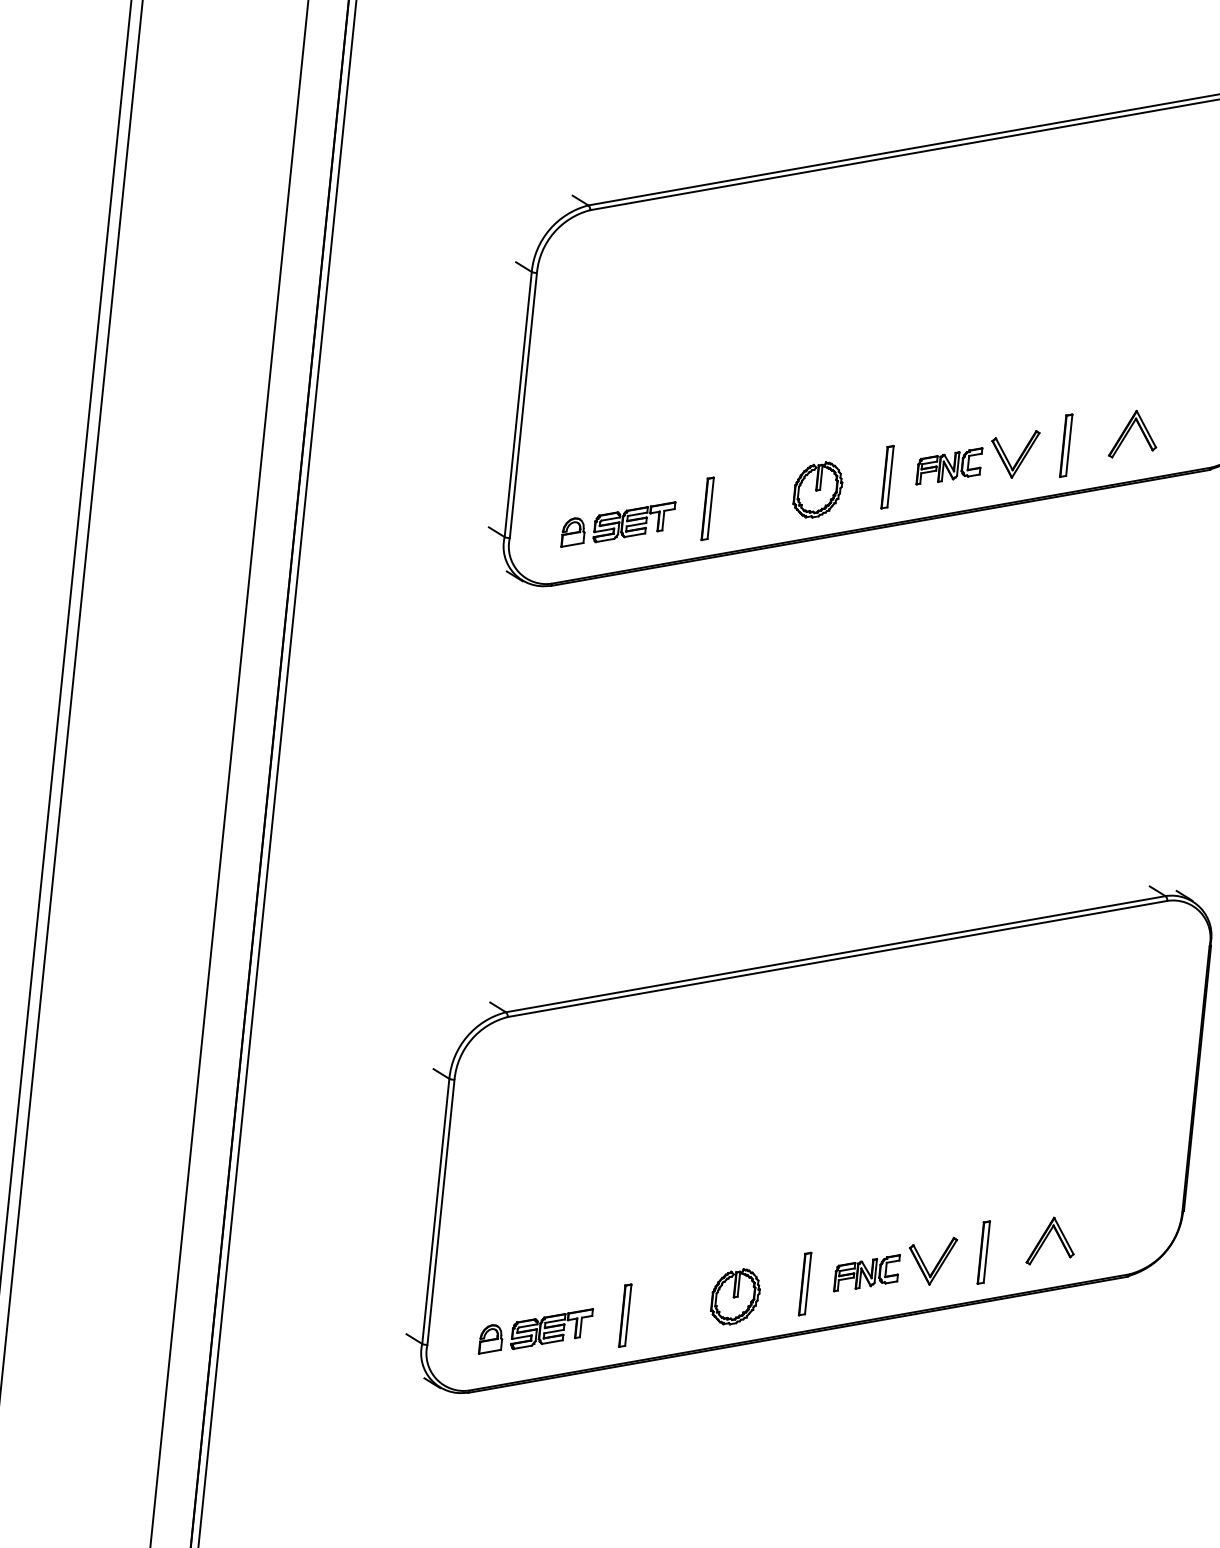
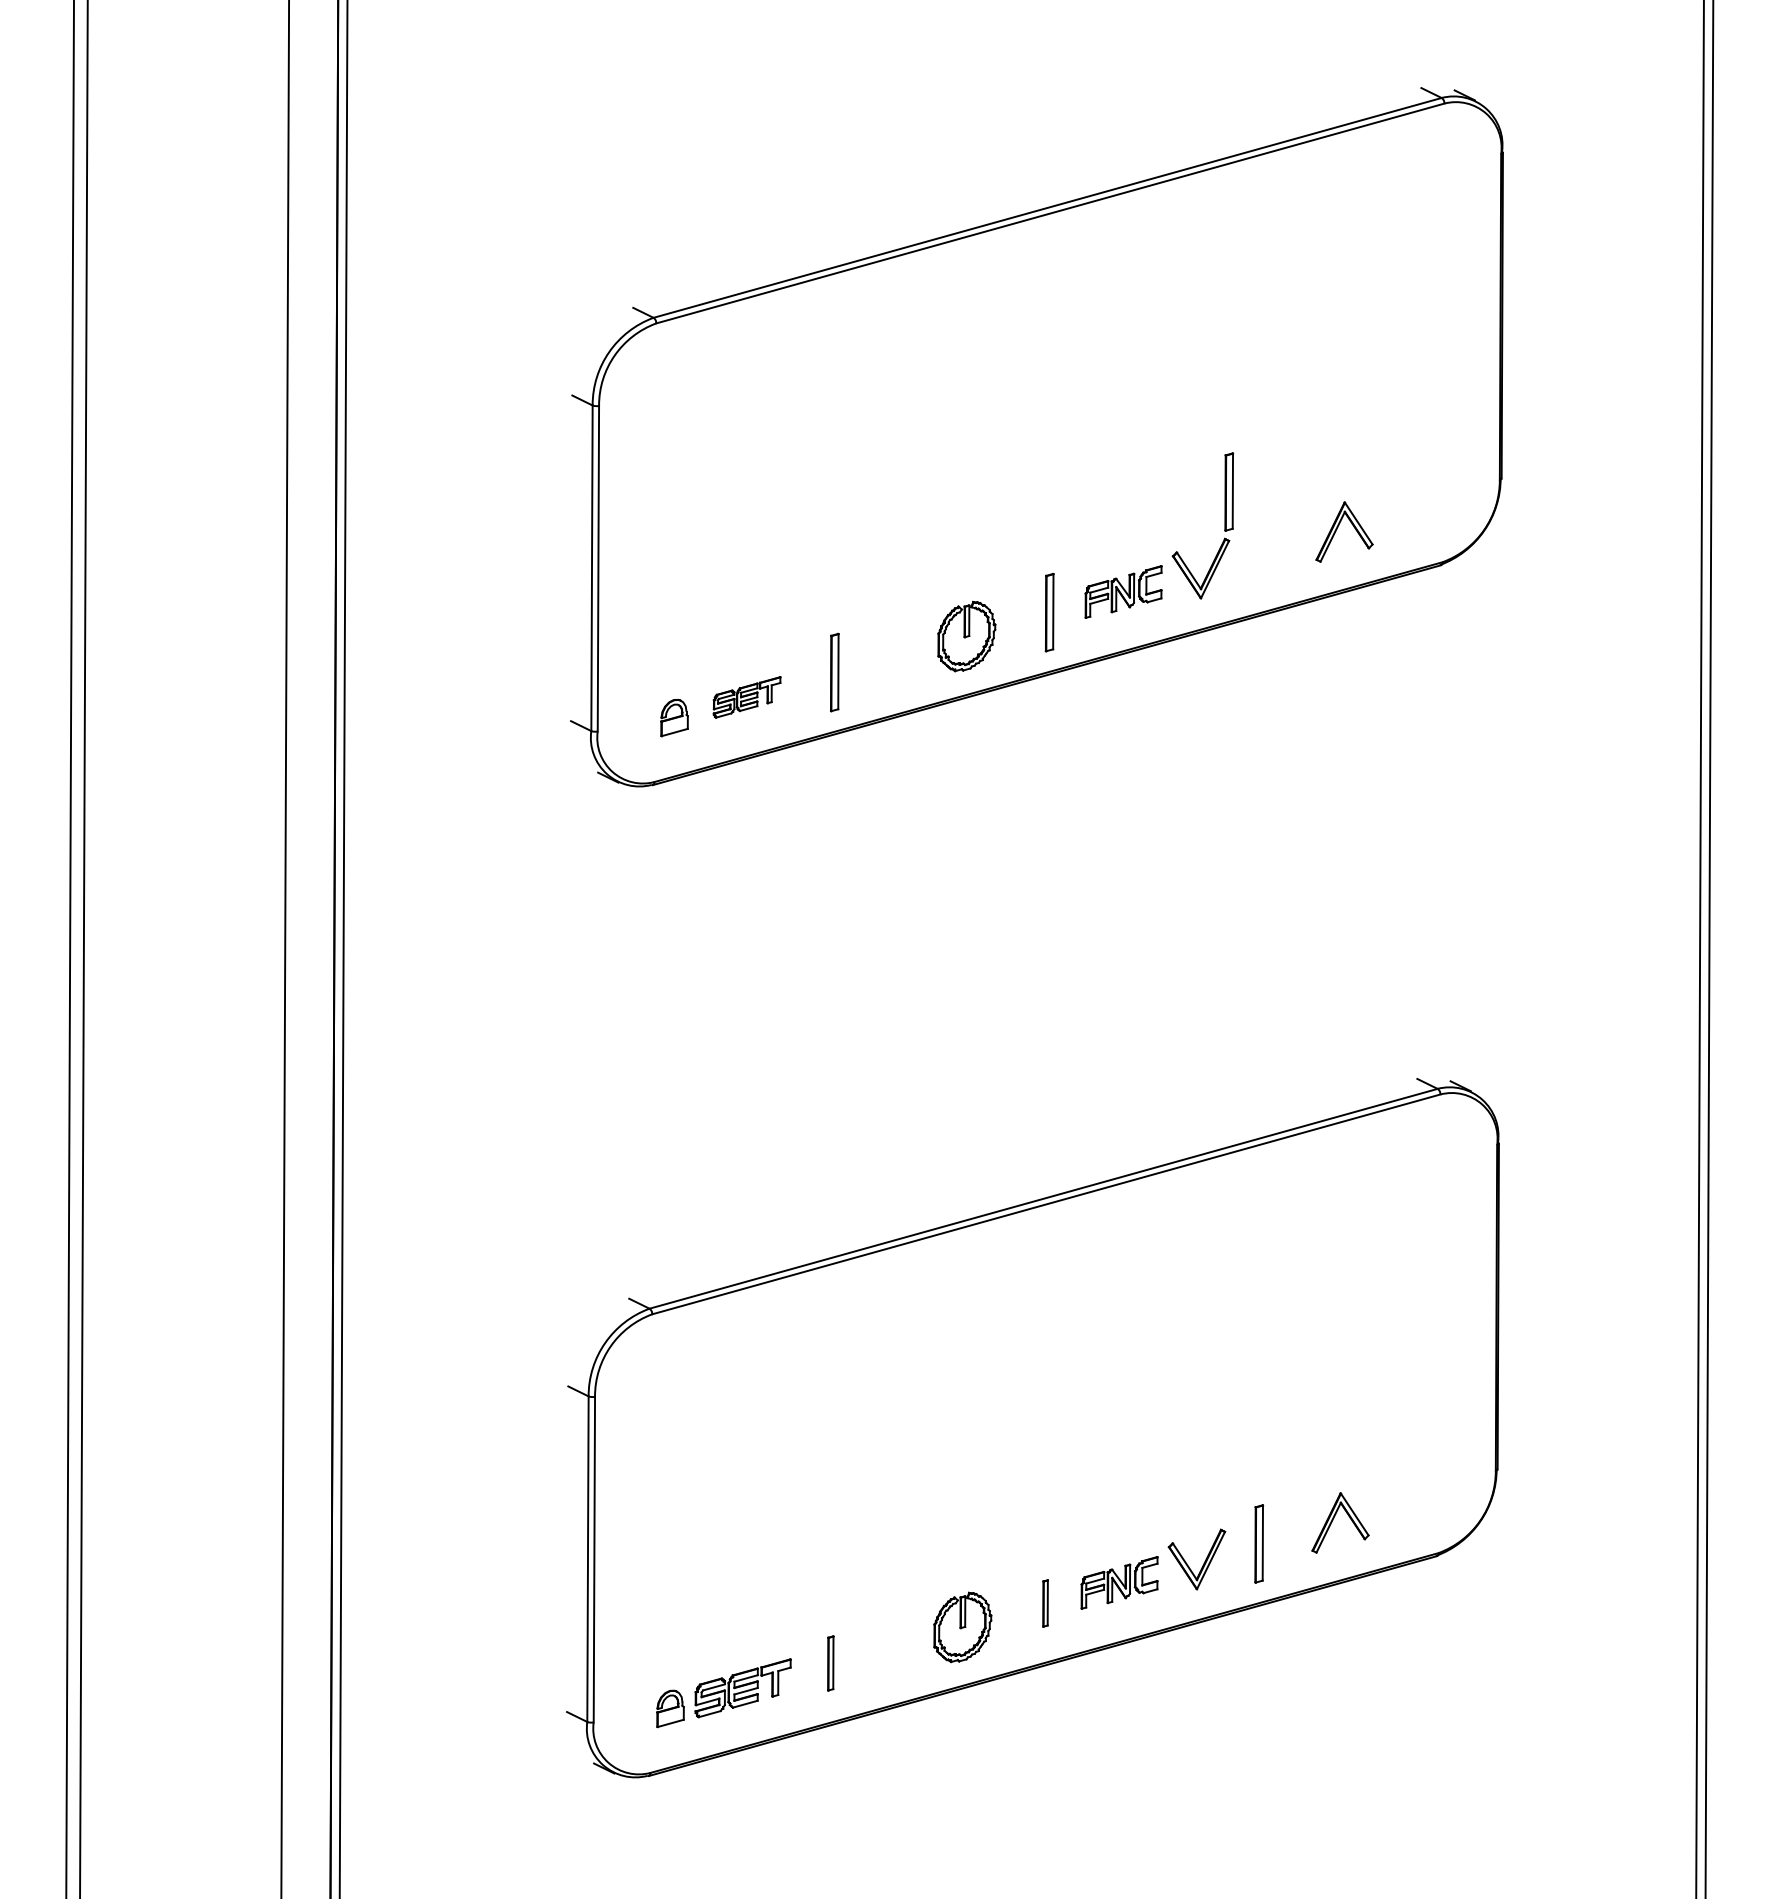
part: (1066, 445) -> (1229, 491), moved
part: (633, 522) -> (746, 697), size x0.7
part: (804, 1284) -> (1045, 1603), size x0.6
part: (625, 1315) -> (830, 1663), size x0.7

